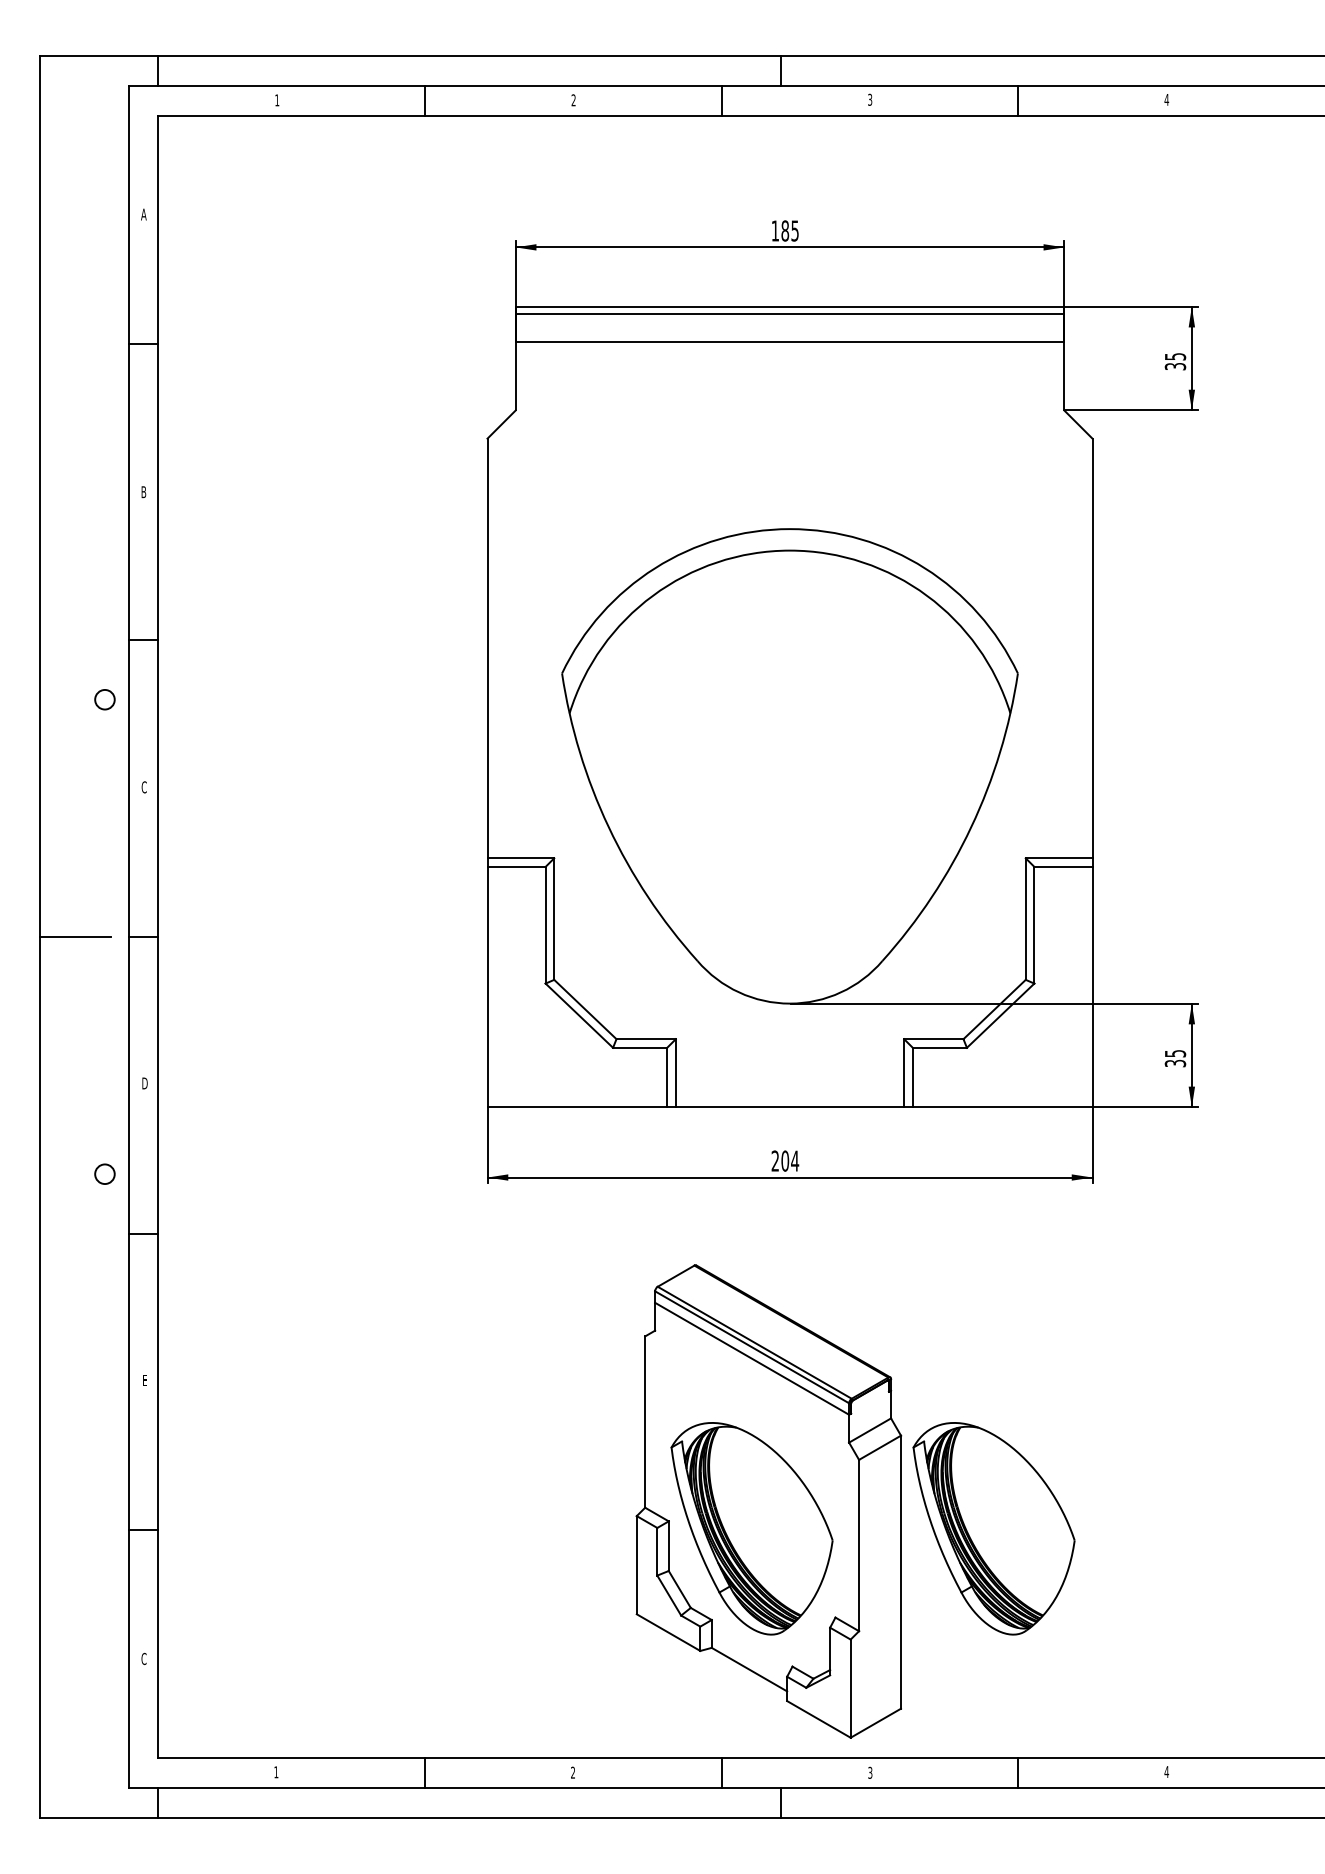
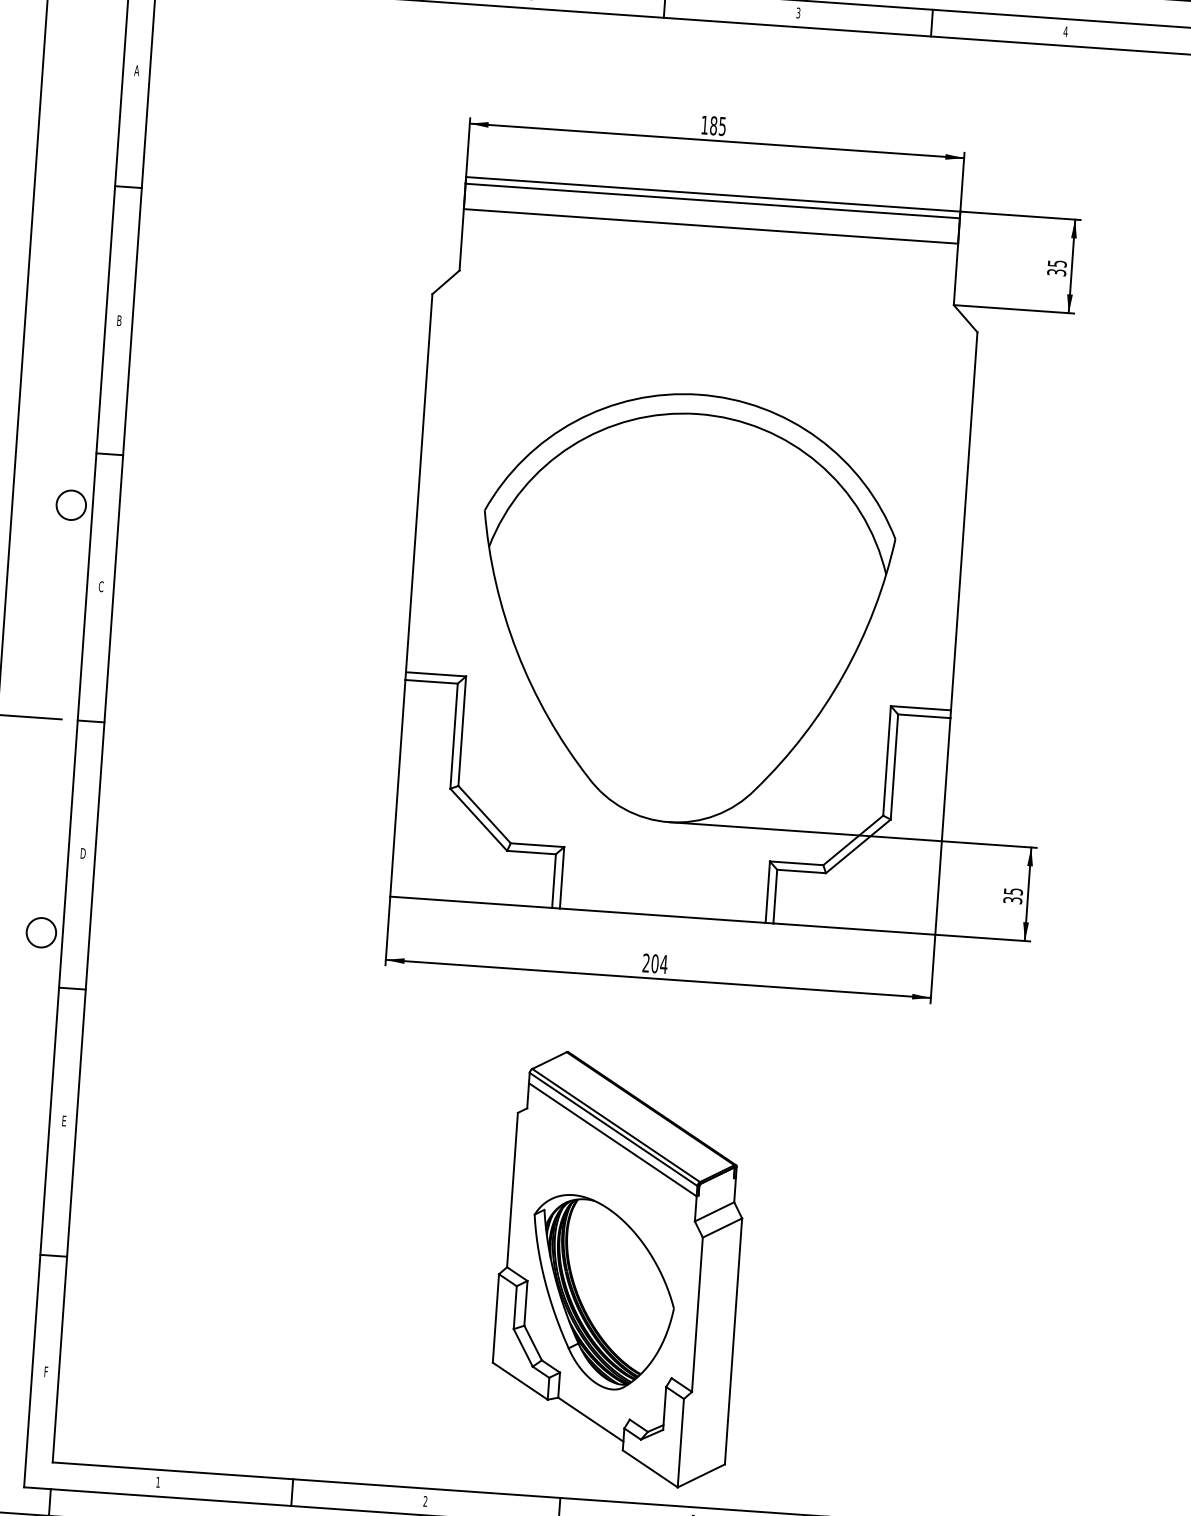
circle: (104, 699) -> (70, 505), size x1.67
circle: (104, 1173) -> (41, 932), size x1.67
part: (993, 1528) -> (819, 1307), removed
text: (143, 1658) -> (45, 1371), C -> F

